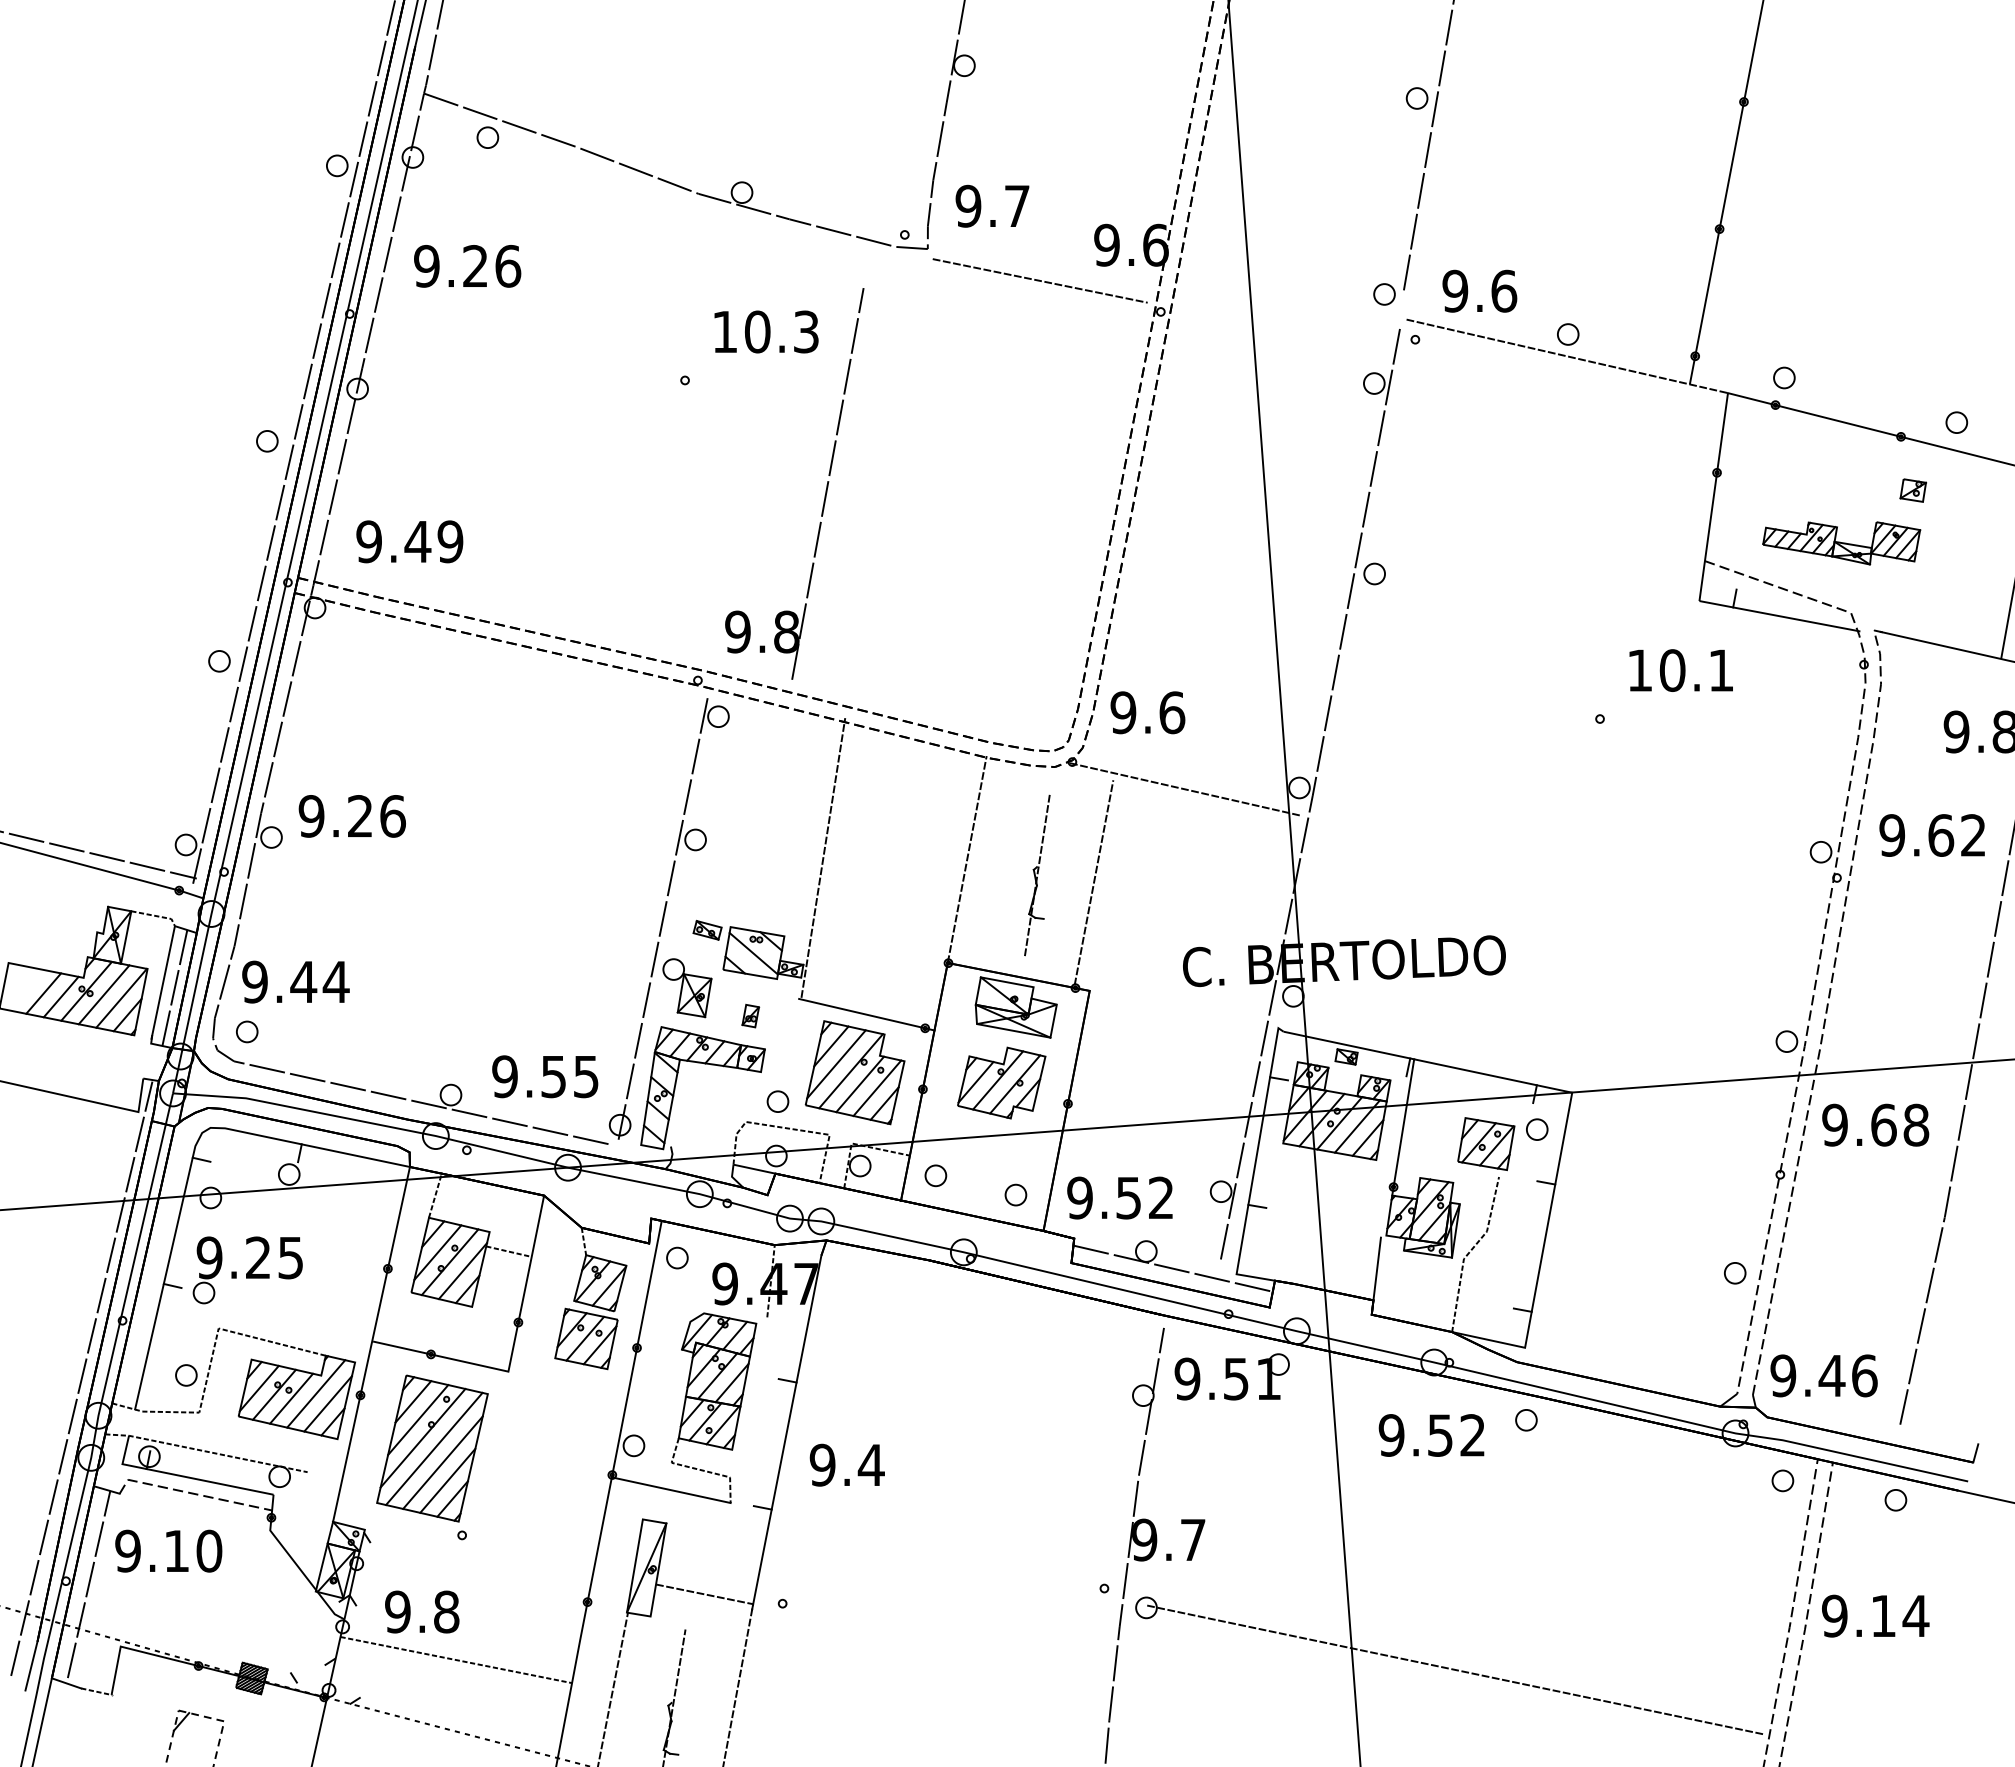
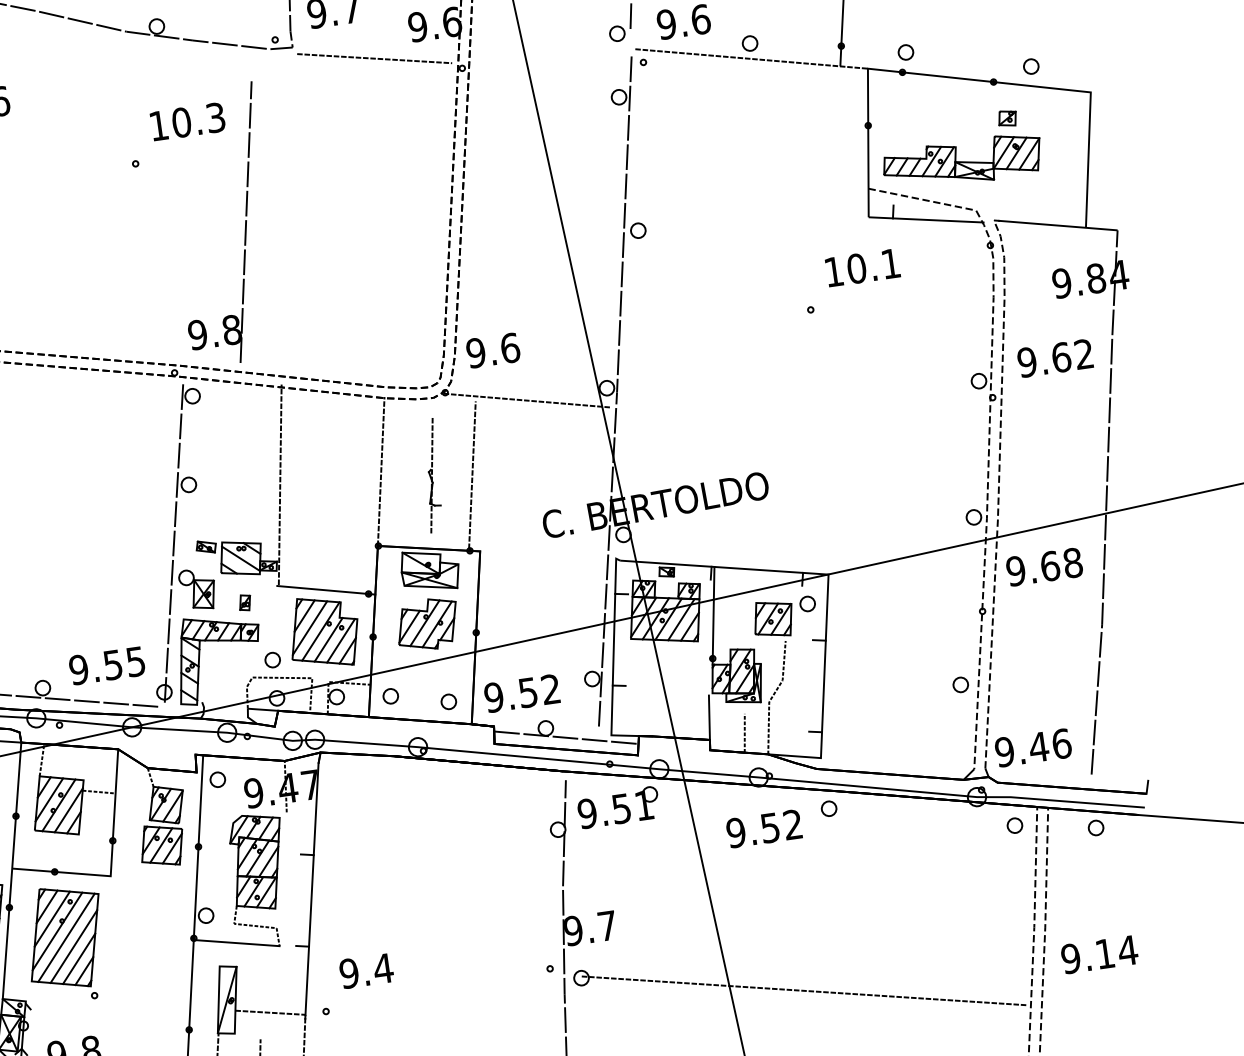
part: (1841, 543) -> (962, 162), size x1.43
line: (1423, 1297) -> (744, 732), added
text: (846, 1464) -> (365, 970), moved
text: (1875, 1615) -> (1099, 954), moved

